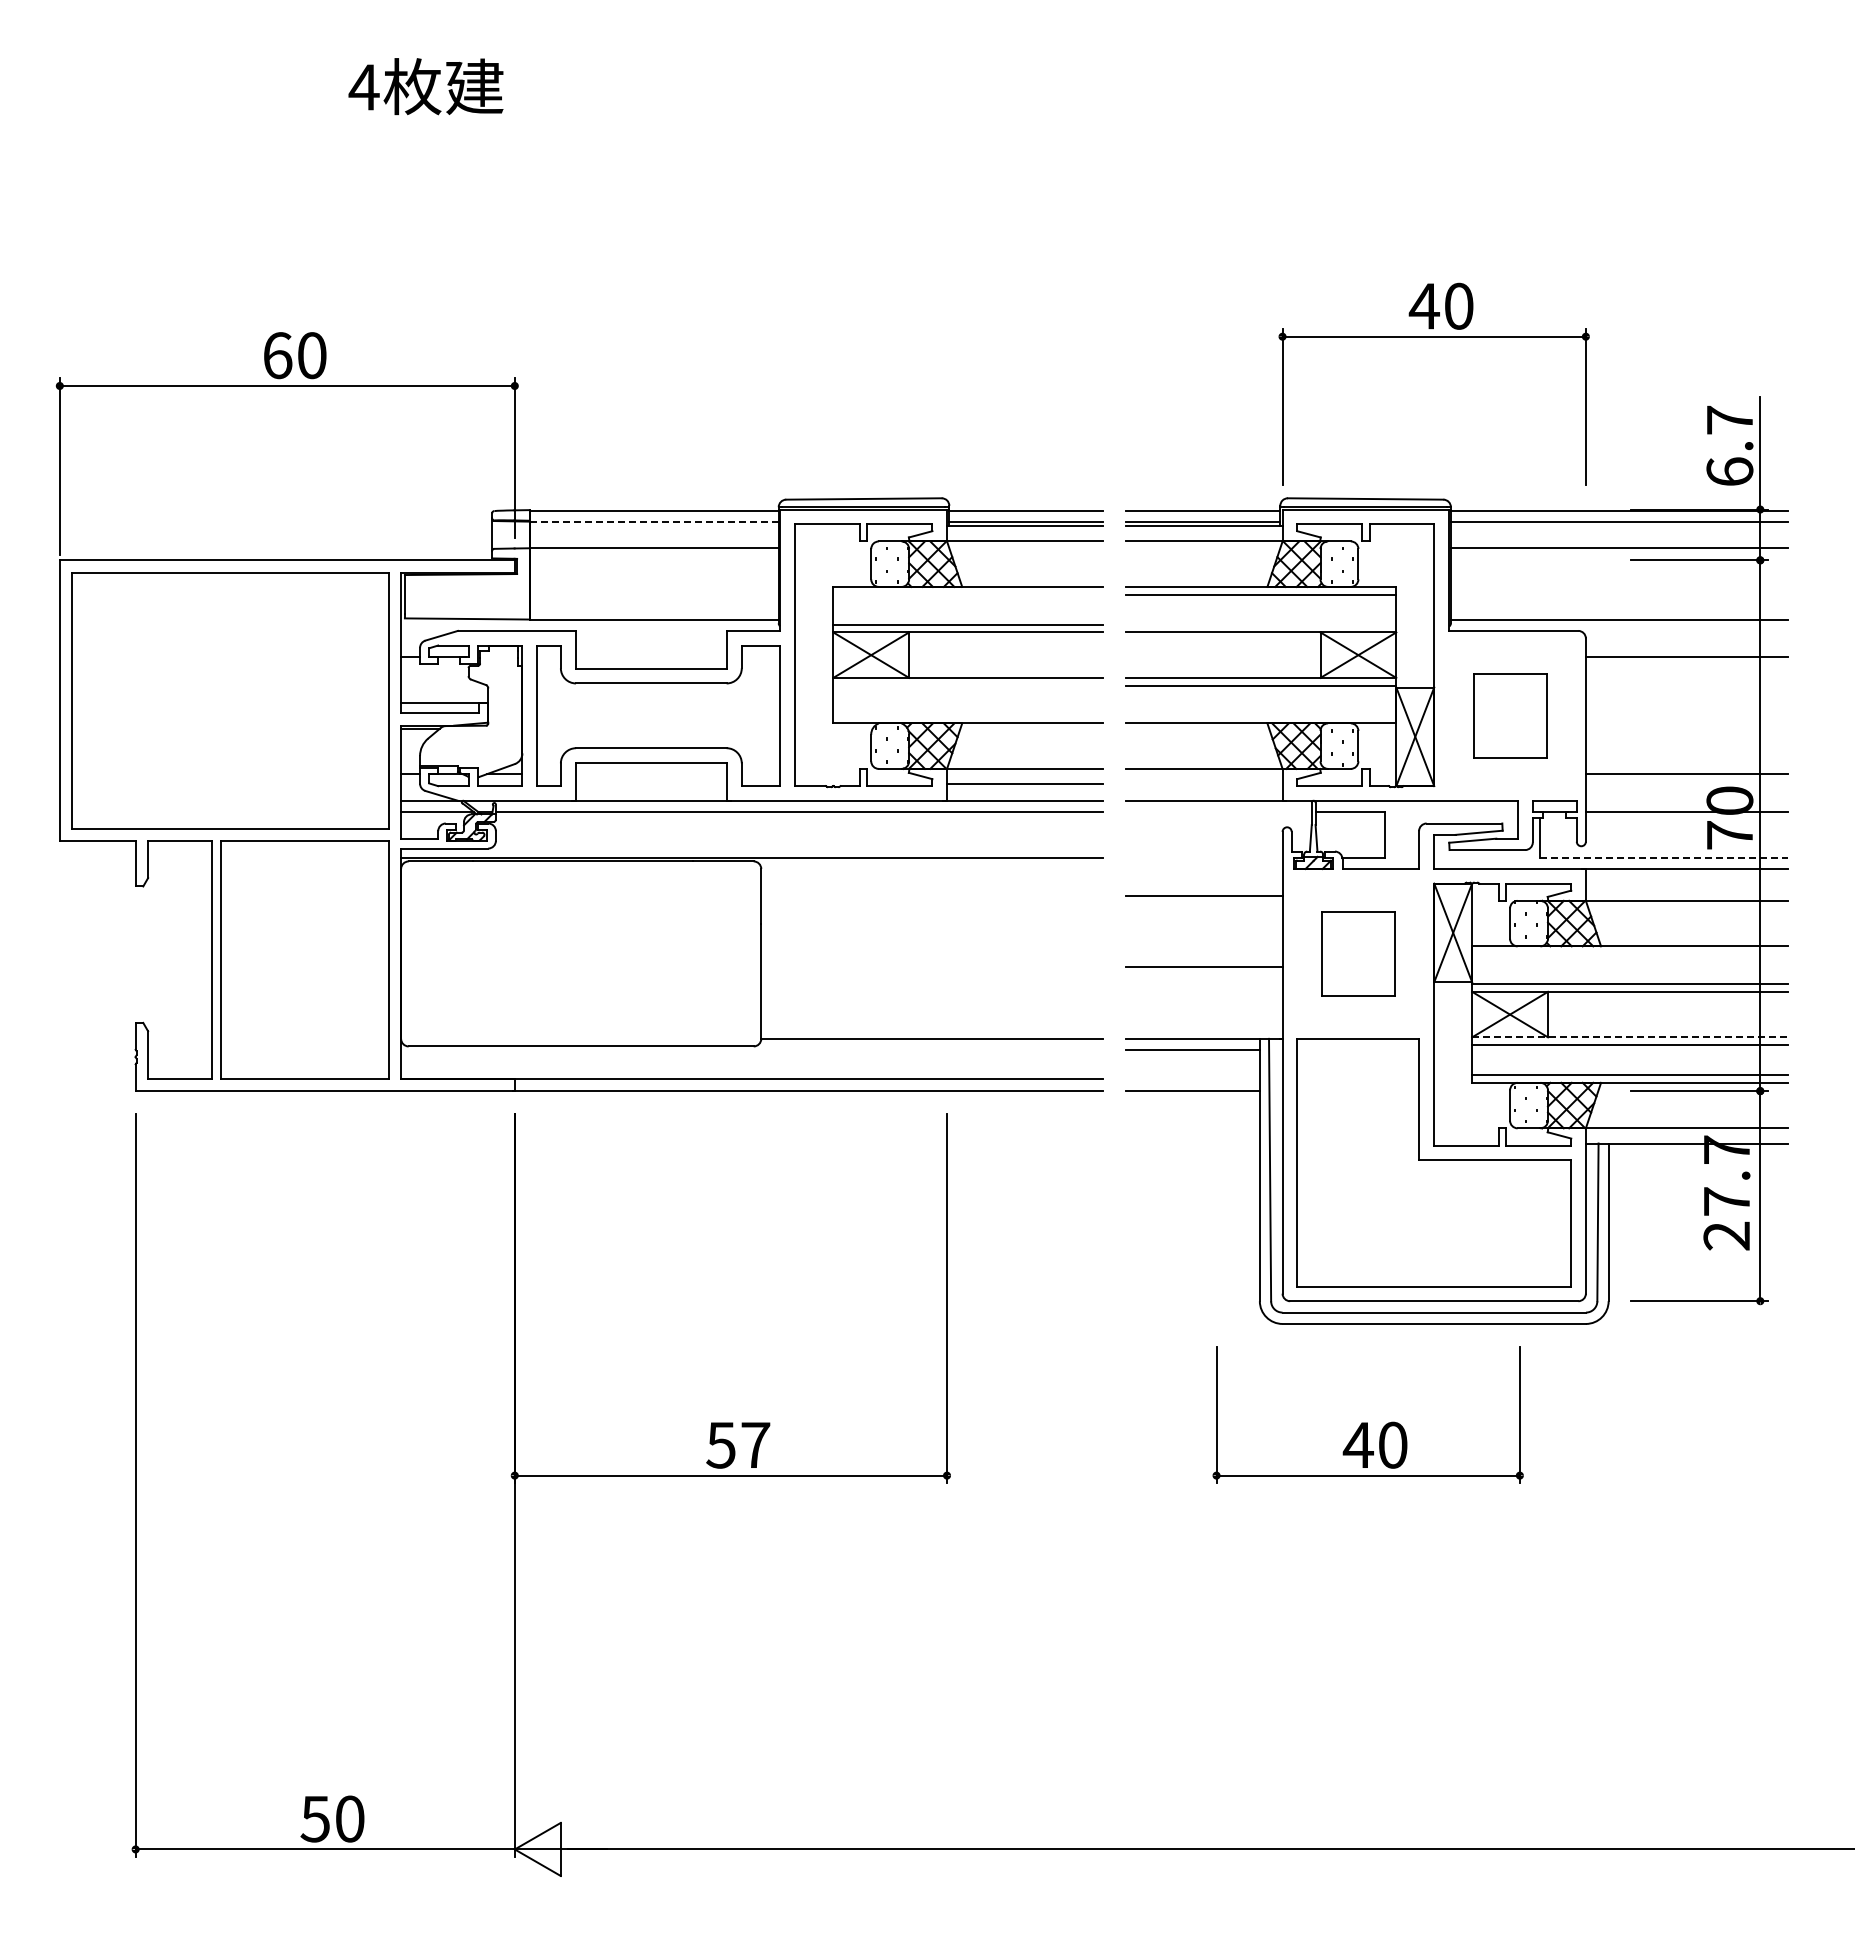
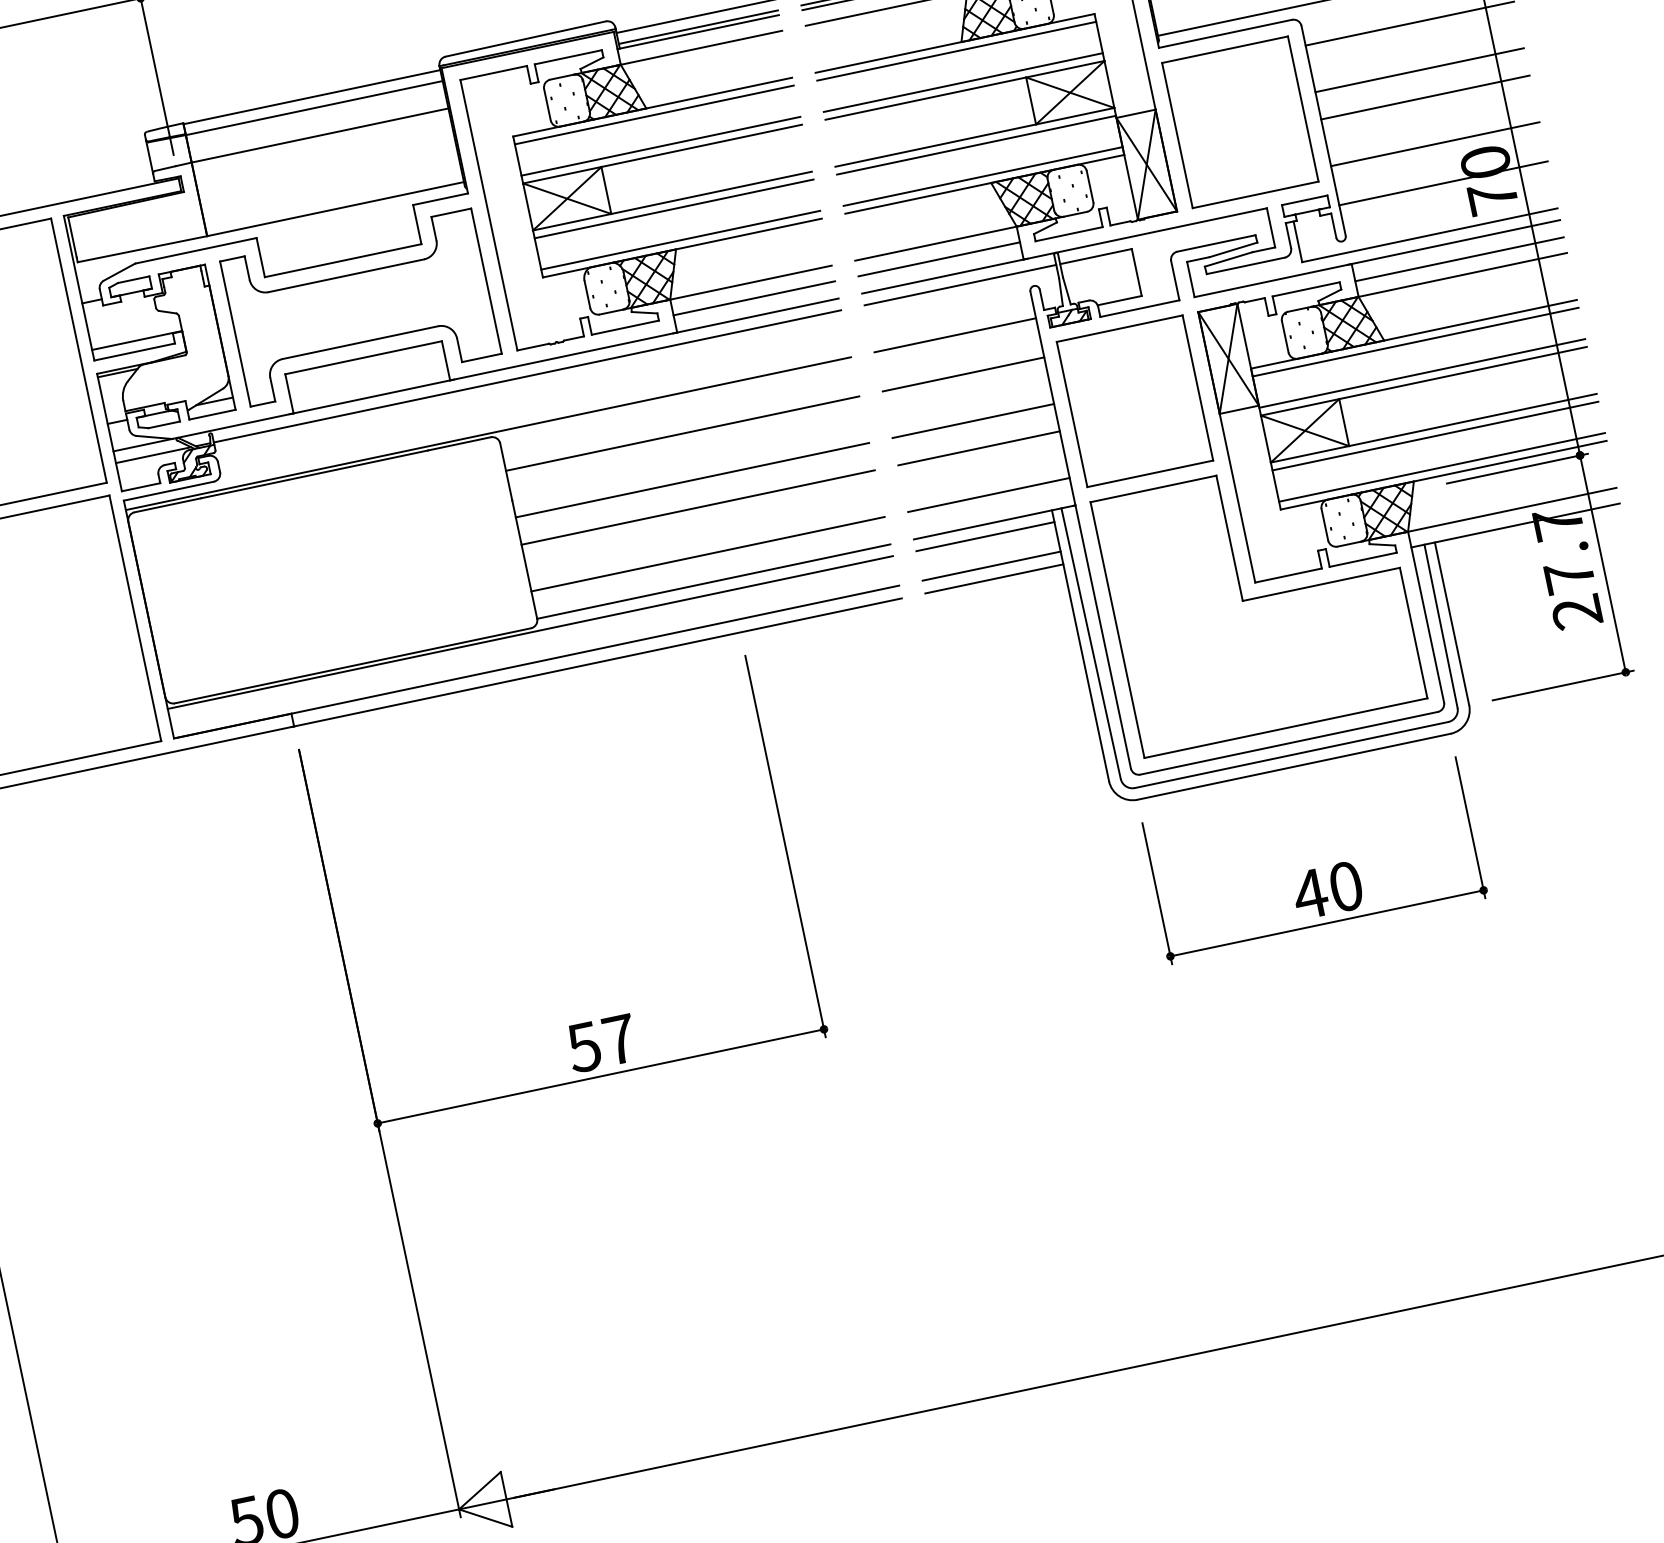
line: (654, 521) -> (314, 107), dashed -> solid
line: (968, 594) -> (654, 114), added
line: (1261, 624) -> (963, 82), added
line: (968, 685) -> (674, 208), added
line: (1686, 702) -> (1419, 70), added
line: (968, 715) -> (680, 239), added
line: (1261, 715) -> (983, 176), added
part: (1509, 715) -> (1239, 122), size x1.67
line: (1686, 729) -> (1425, 98), added
line: (1204, 784) -> (939, 259), added
line: (1218, 812) -> (960, 285), added
line: (1204, 857) -> (955, 335), added
line: (1664, 857) -> (1430, 235), dashed -> solid
line: (1686, 885) -> (1459, 259), added
line: (932, 895) -> (682, 433), added
line: (932, 940) -> (692, 480), added
line: (1204, 940) -> (973, 420), added
part: (1357, 953) -> (1134, 400), size x1.67
line: (1629, 953) -> (1415, 341), added
line: (932, 967) -> (698, 507), added
line: (932, 1012) -> (708, 554), added
line: (1204, 1012) -> (989, 495), added
line: (1629, 1037) -> (1433, 428), dashed -> solid
line: (752, 1050) -> (530, 632), added
line: (1192, 1078) -> (991, 565), added
part: (1367, 1422) -> (1314, 868), moved

